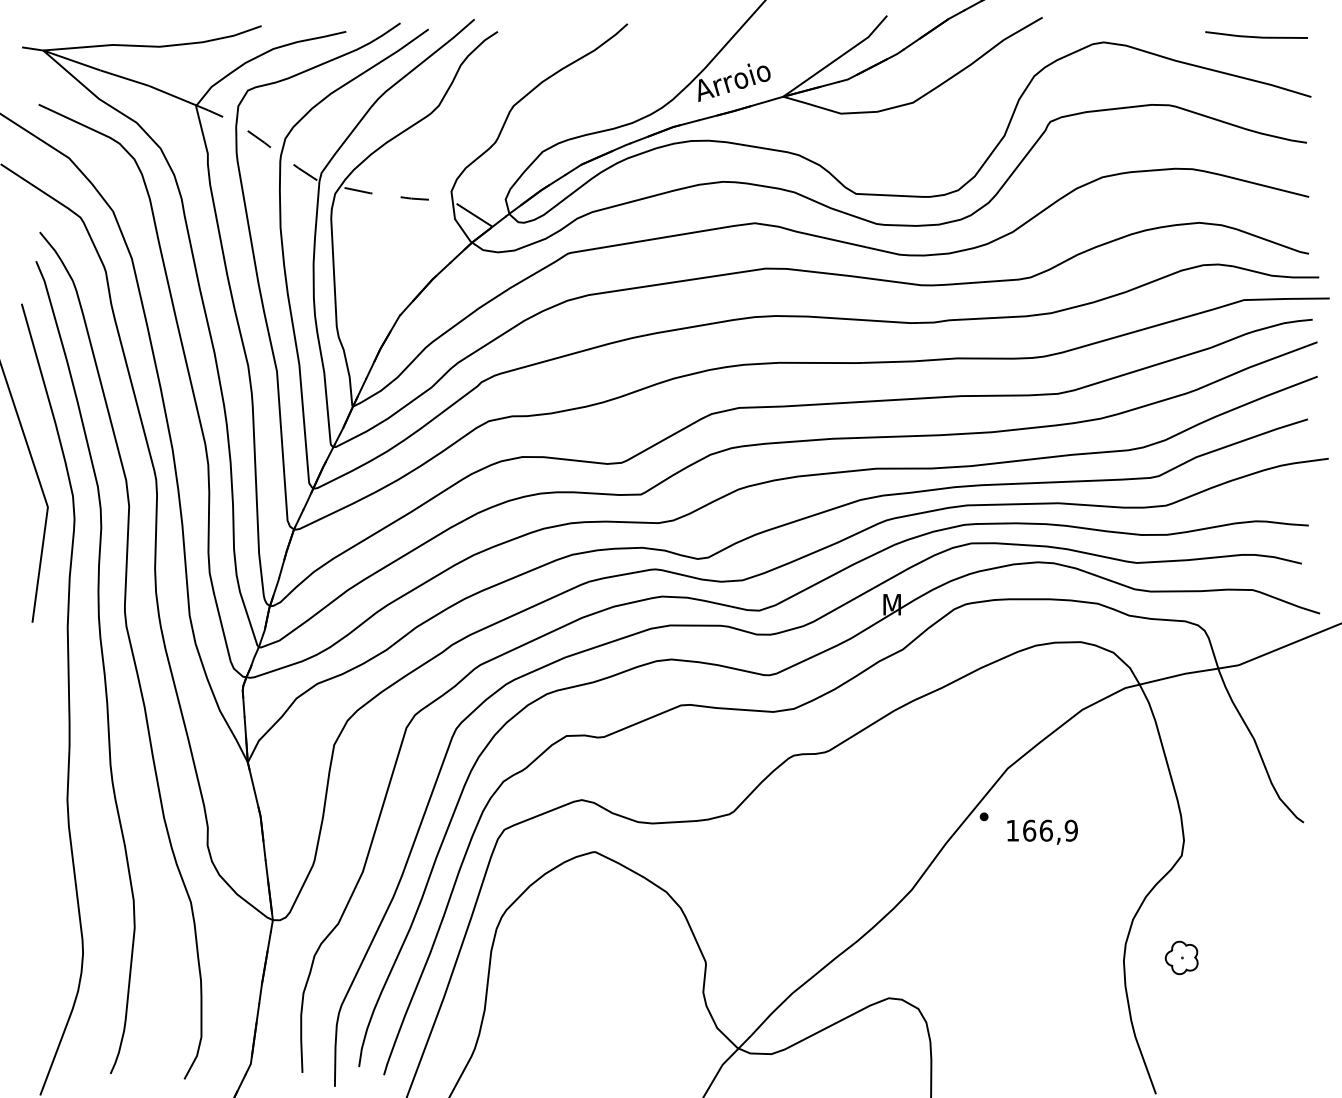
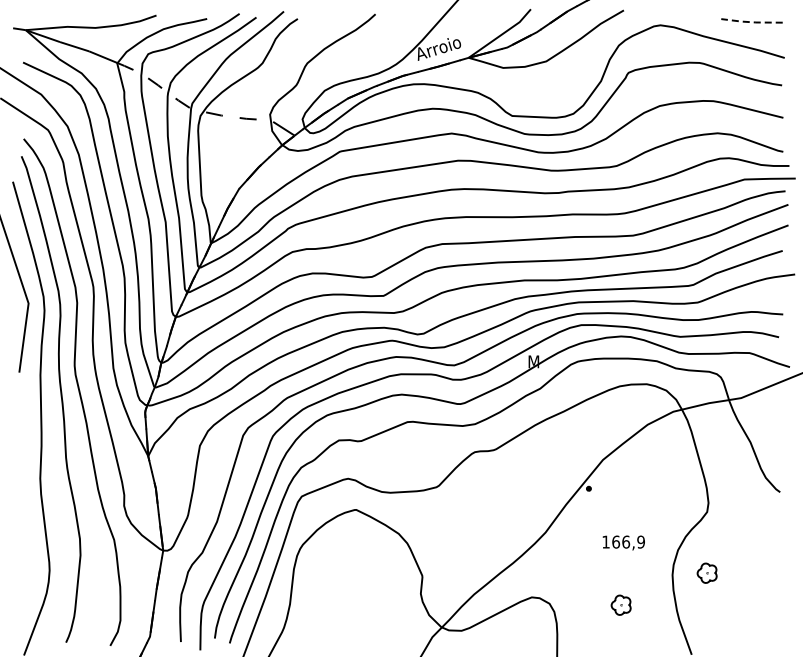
line: (1255, 37) -> (751, 22), solid -> dashed
text: (1041, 831) -> (623, 542), moved
part: (1036, 1010) -> (620, 604), added

